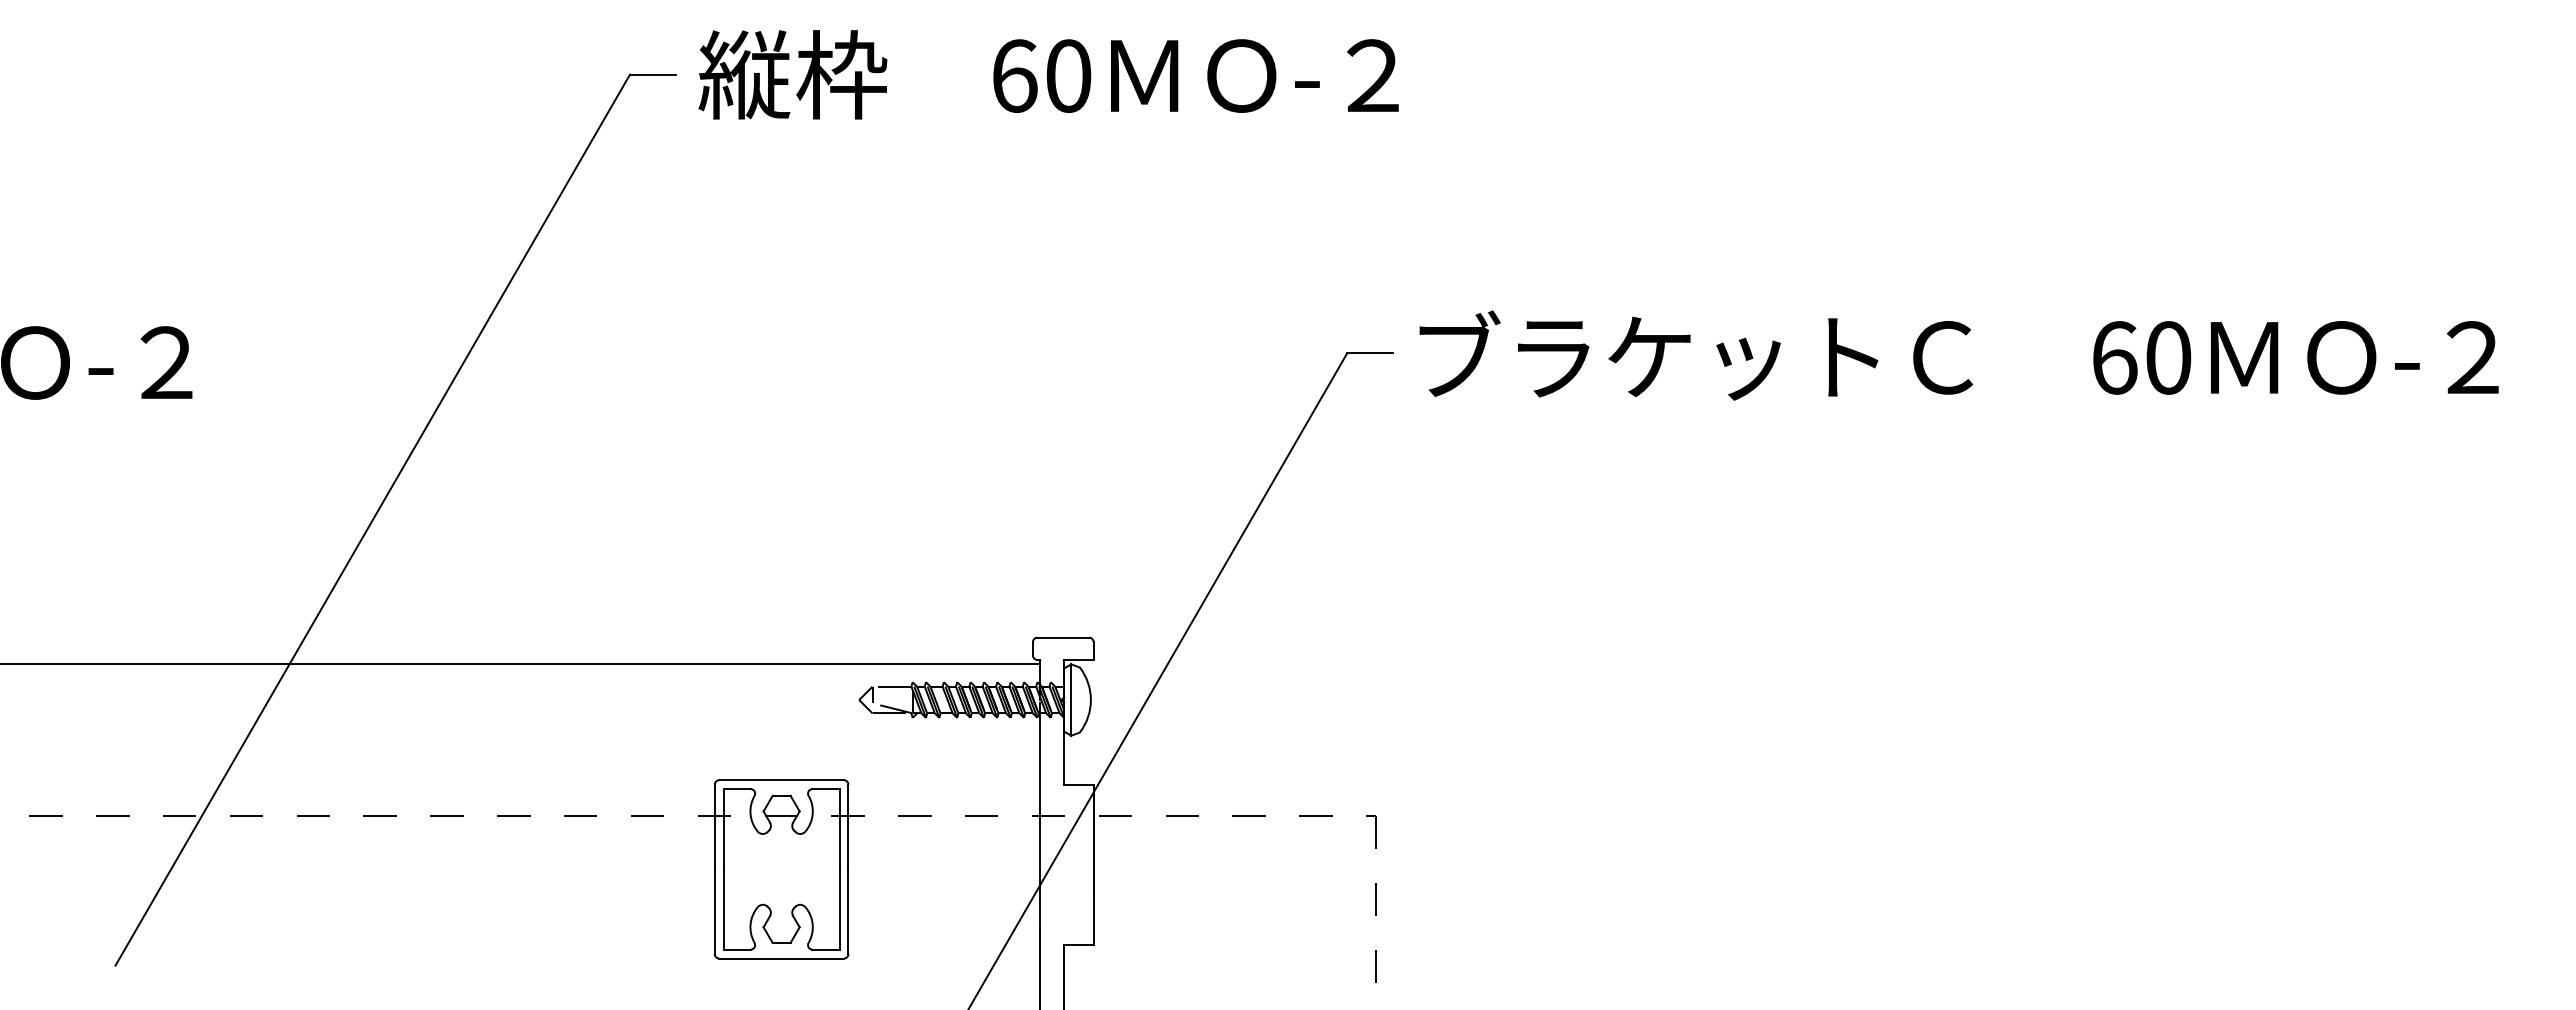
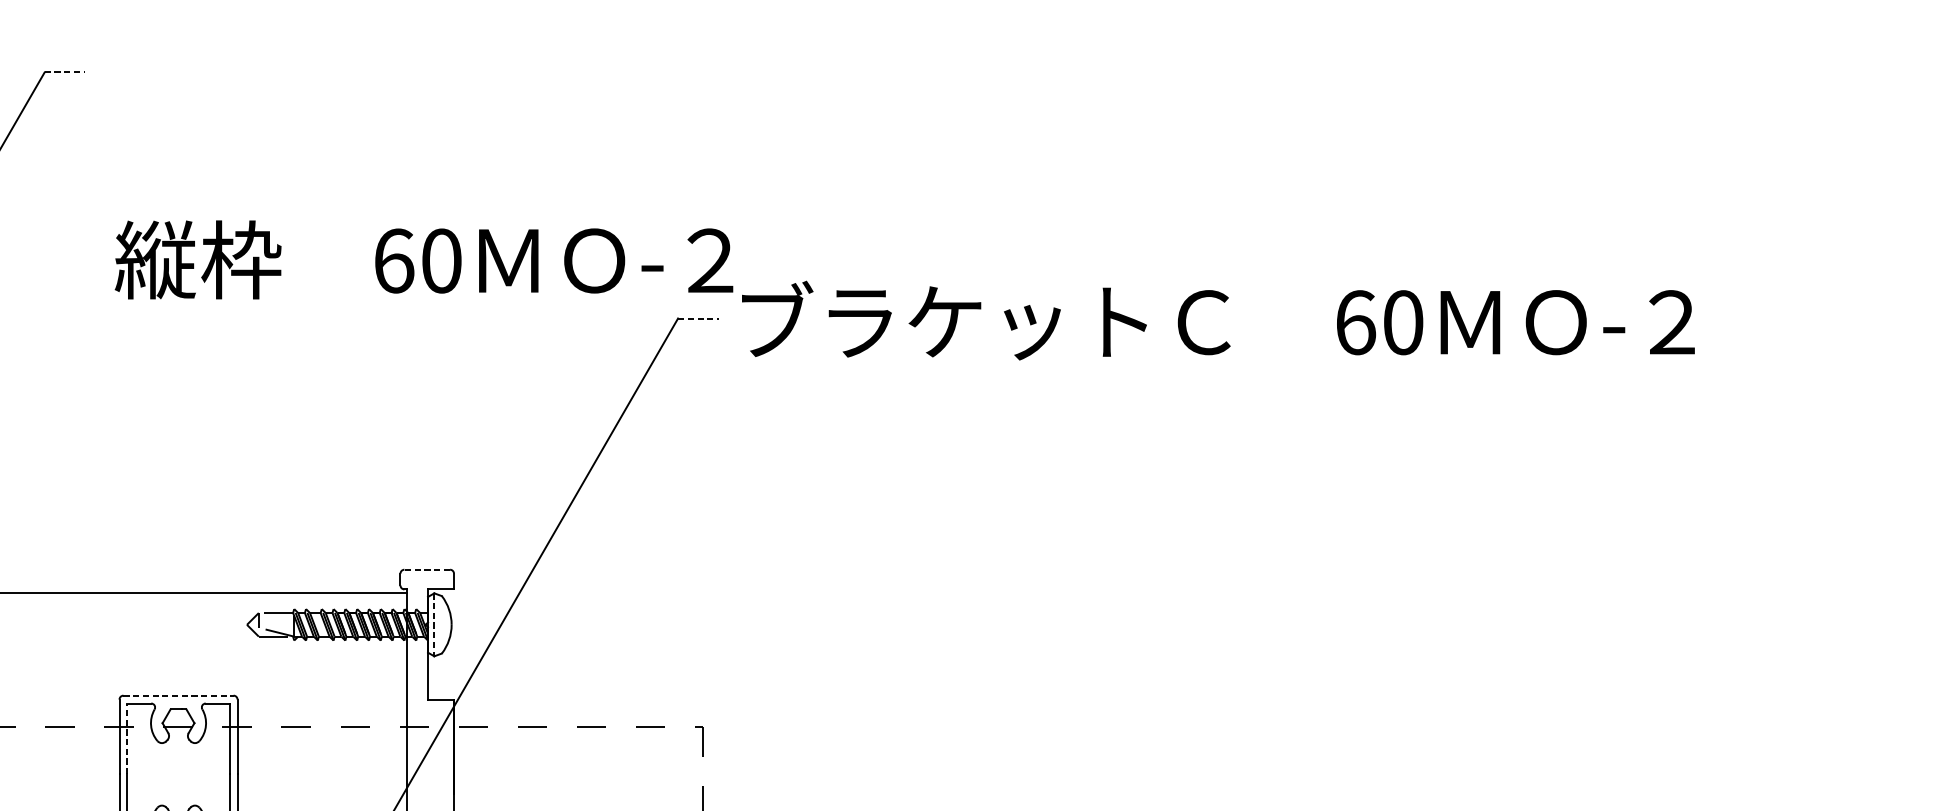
line: (653, 74) -> (65, 72), solid -> dashed
text: (1048, 74) -> (423, 259), moved
line: (1370, 353) -> (698, 318), solid -> dashed
line: (1063, 637) -> (427, 569), solid -> dashed
line: (1071, 700) -> (434, 625), solid -> dashed
line: (782, 780) -> (179, 695), solid -> dashed
line: (723, 828) -> (127, 738), solid -> dashed

